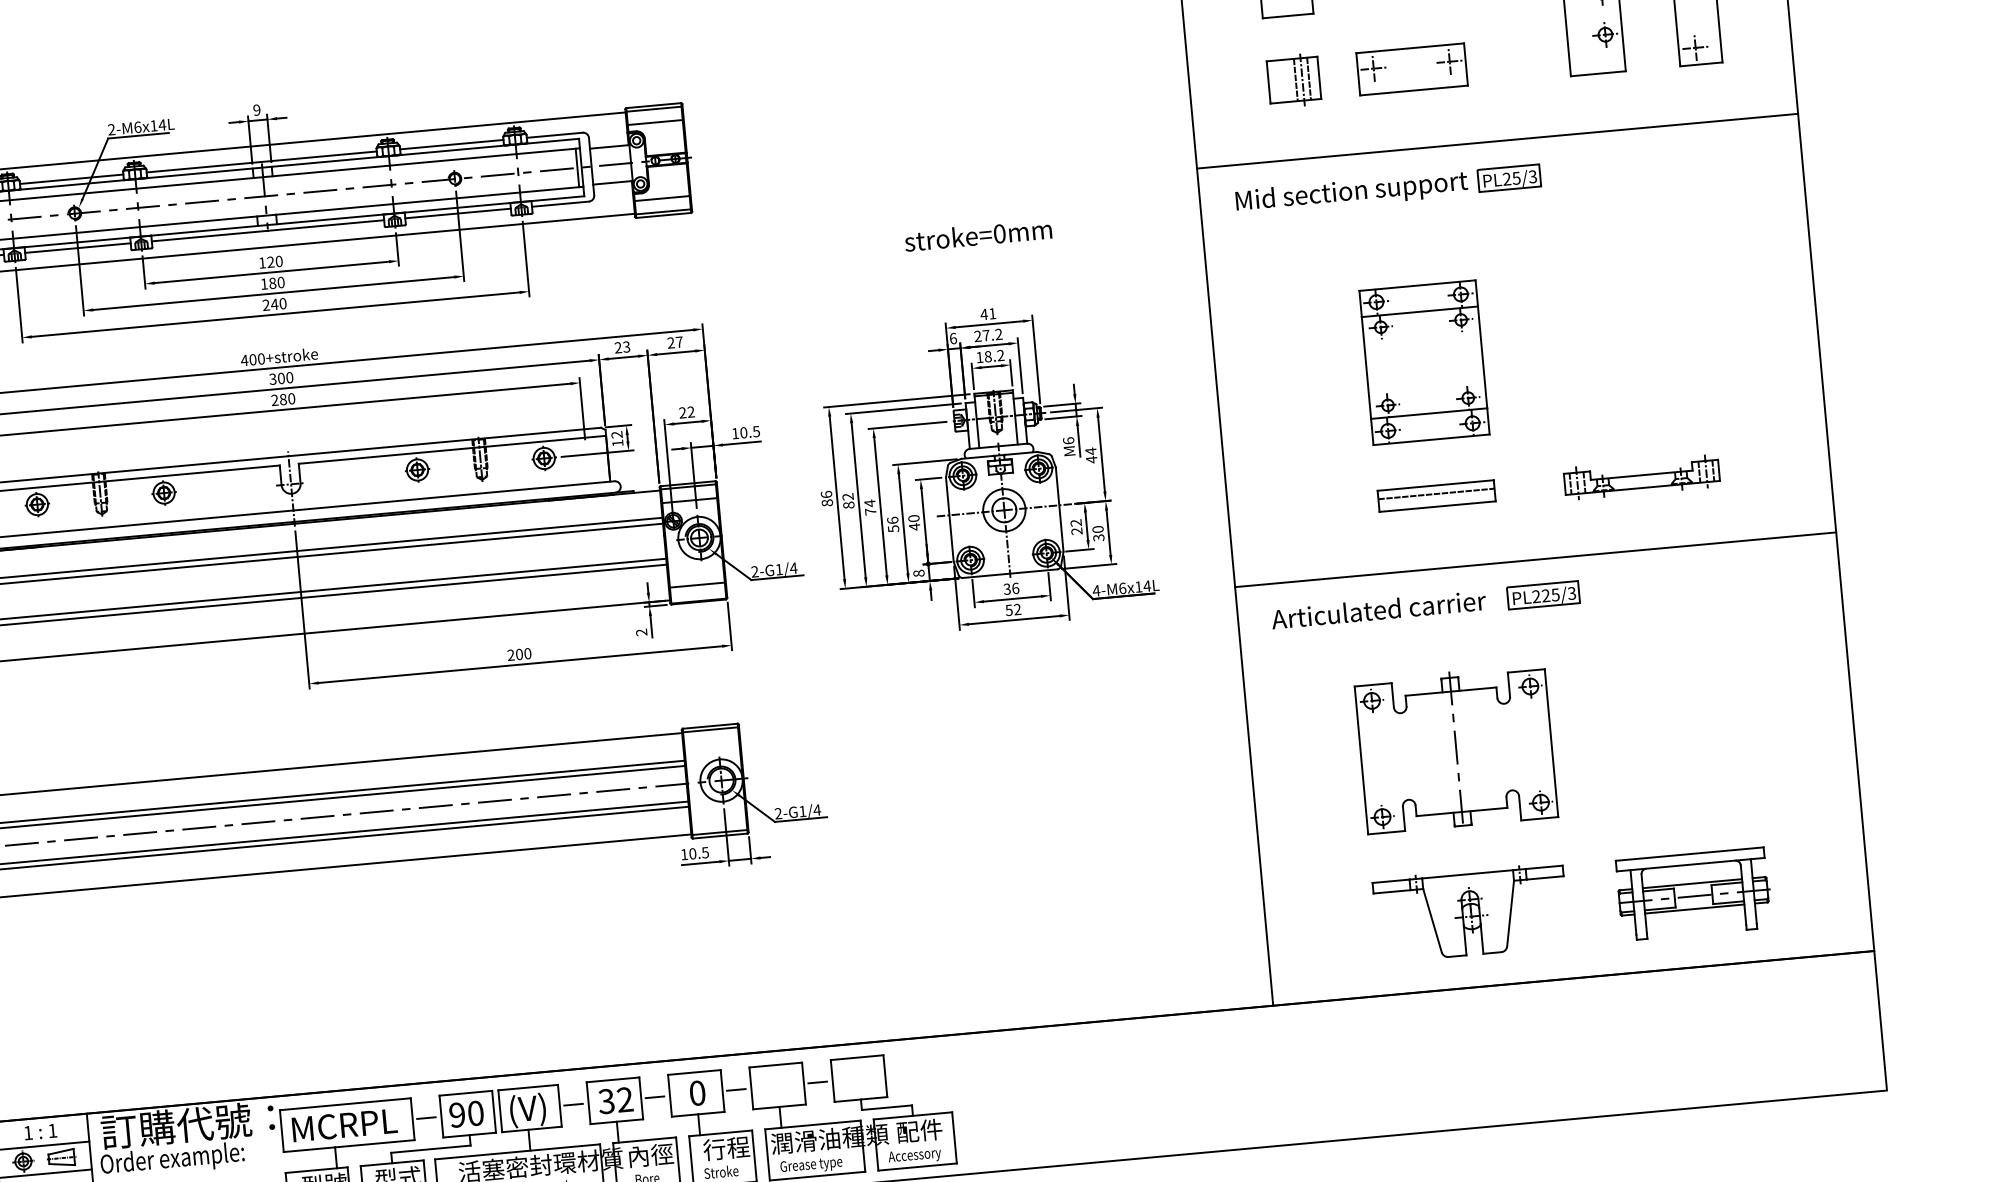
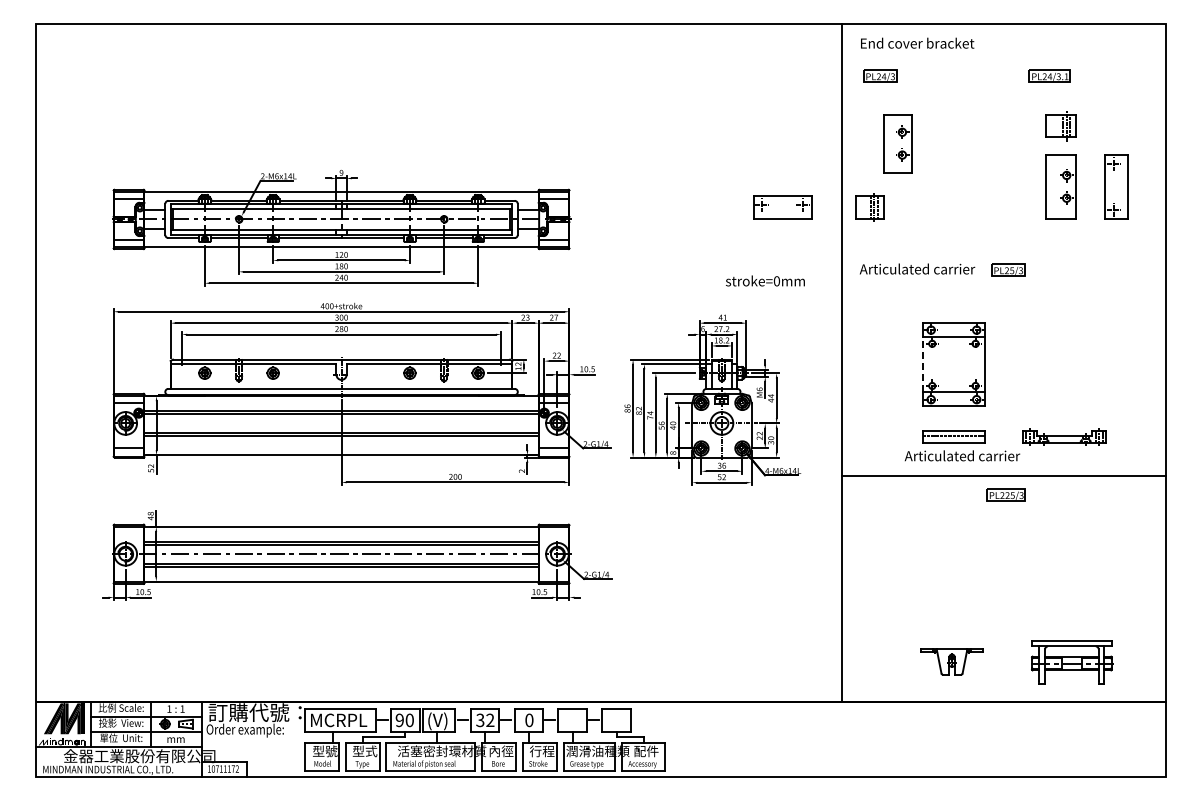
part: (1411, 69) -> (782, 207), moved
part: (1293, 80) -> (869, 207), moved
line: (1496, 140) -> (1003, 249), removed
text: (1350, 193) -> (922, 270), Mid section support -> Articulated carrier
text: (978, 234) -> (765, 280), moved
line: (1366, 367) -> (922, 364), solid -> dashed
text: (1378, 609) -> (962, 455), moved
part: (1455, 749) -> (951, 573), removed
part: (1470, 912) -> (951, 661), size x0.6

